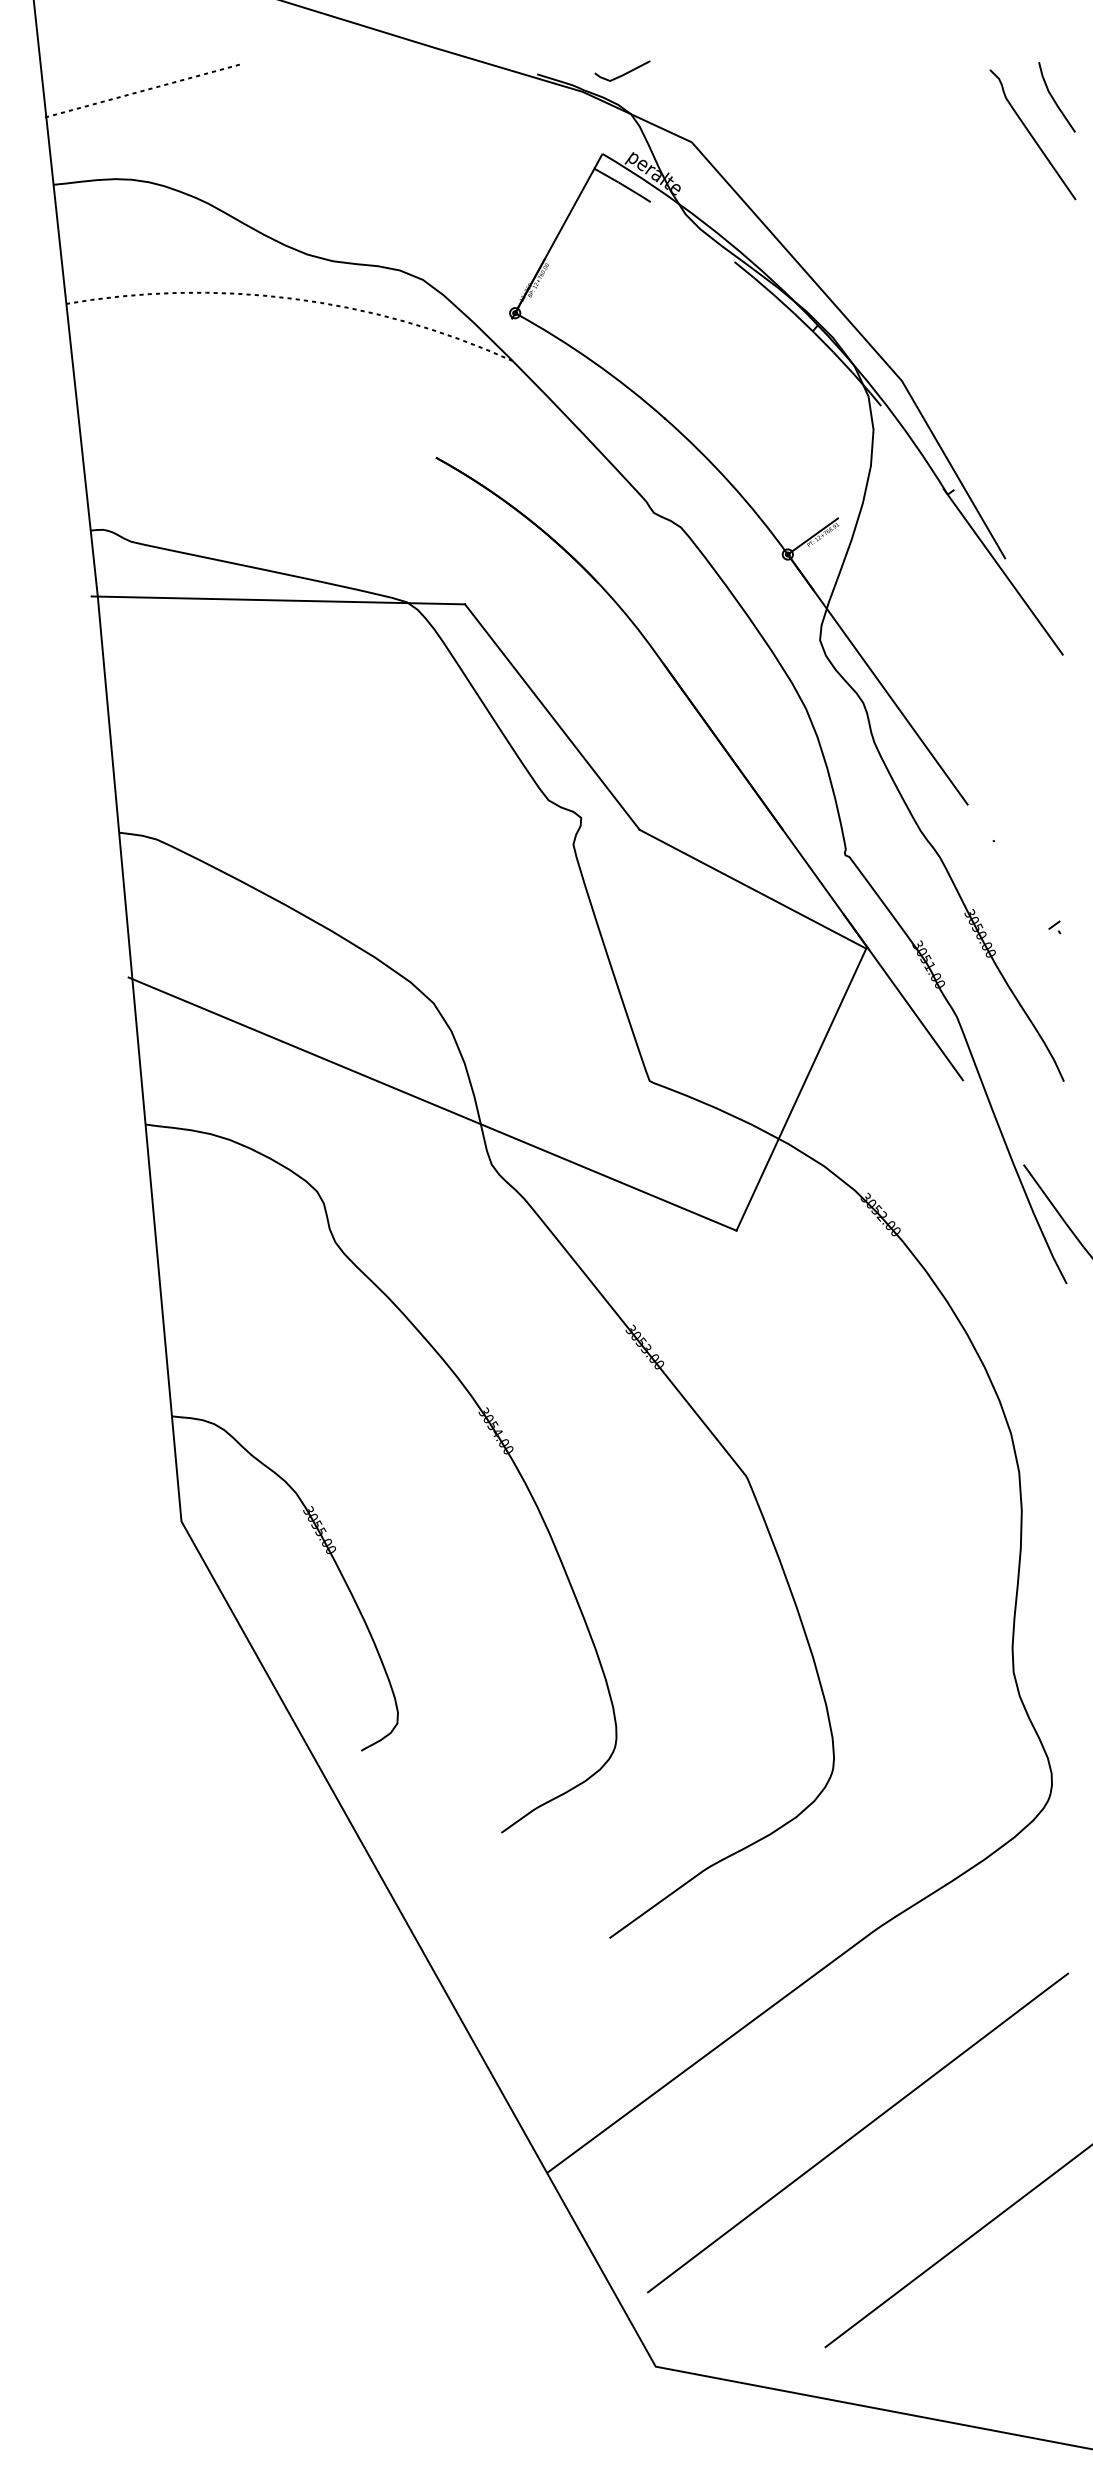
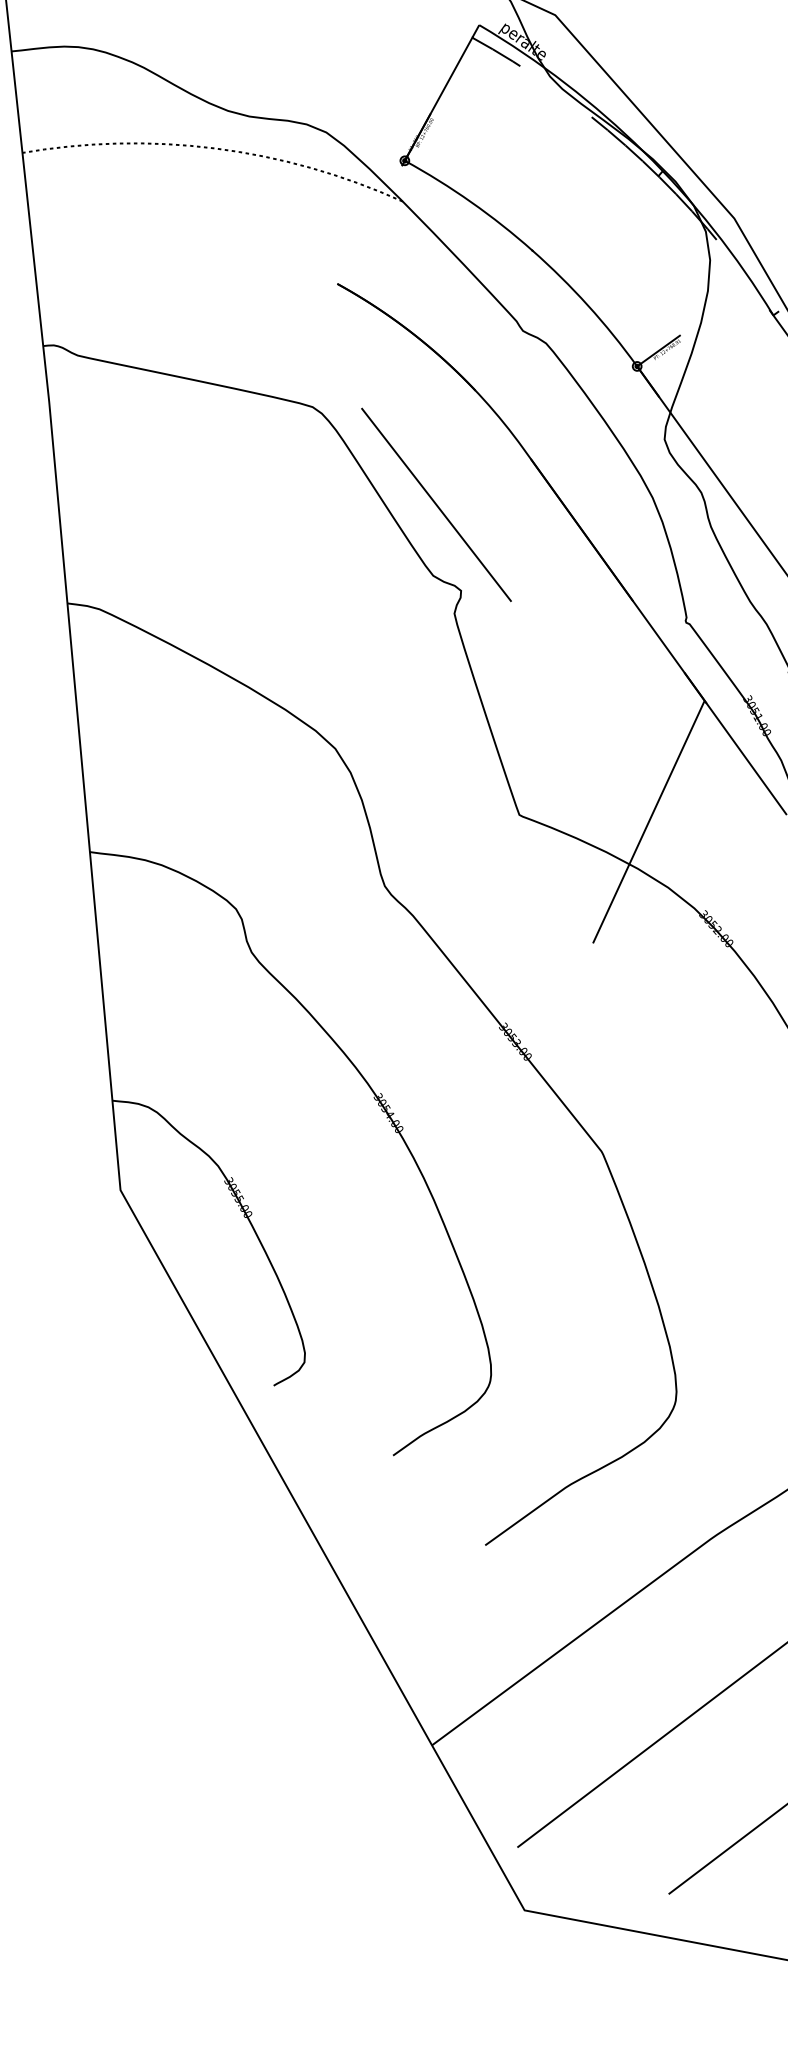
line: (278, 600) -> (203, 405), removed
line: (752, 888) -> (607, 650), removed
line: (432, 1103) -> (334, 834), removed

